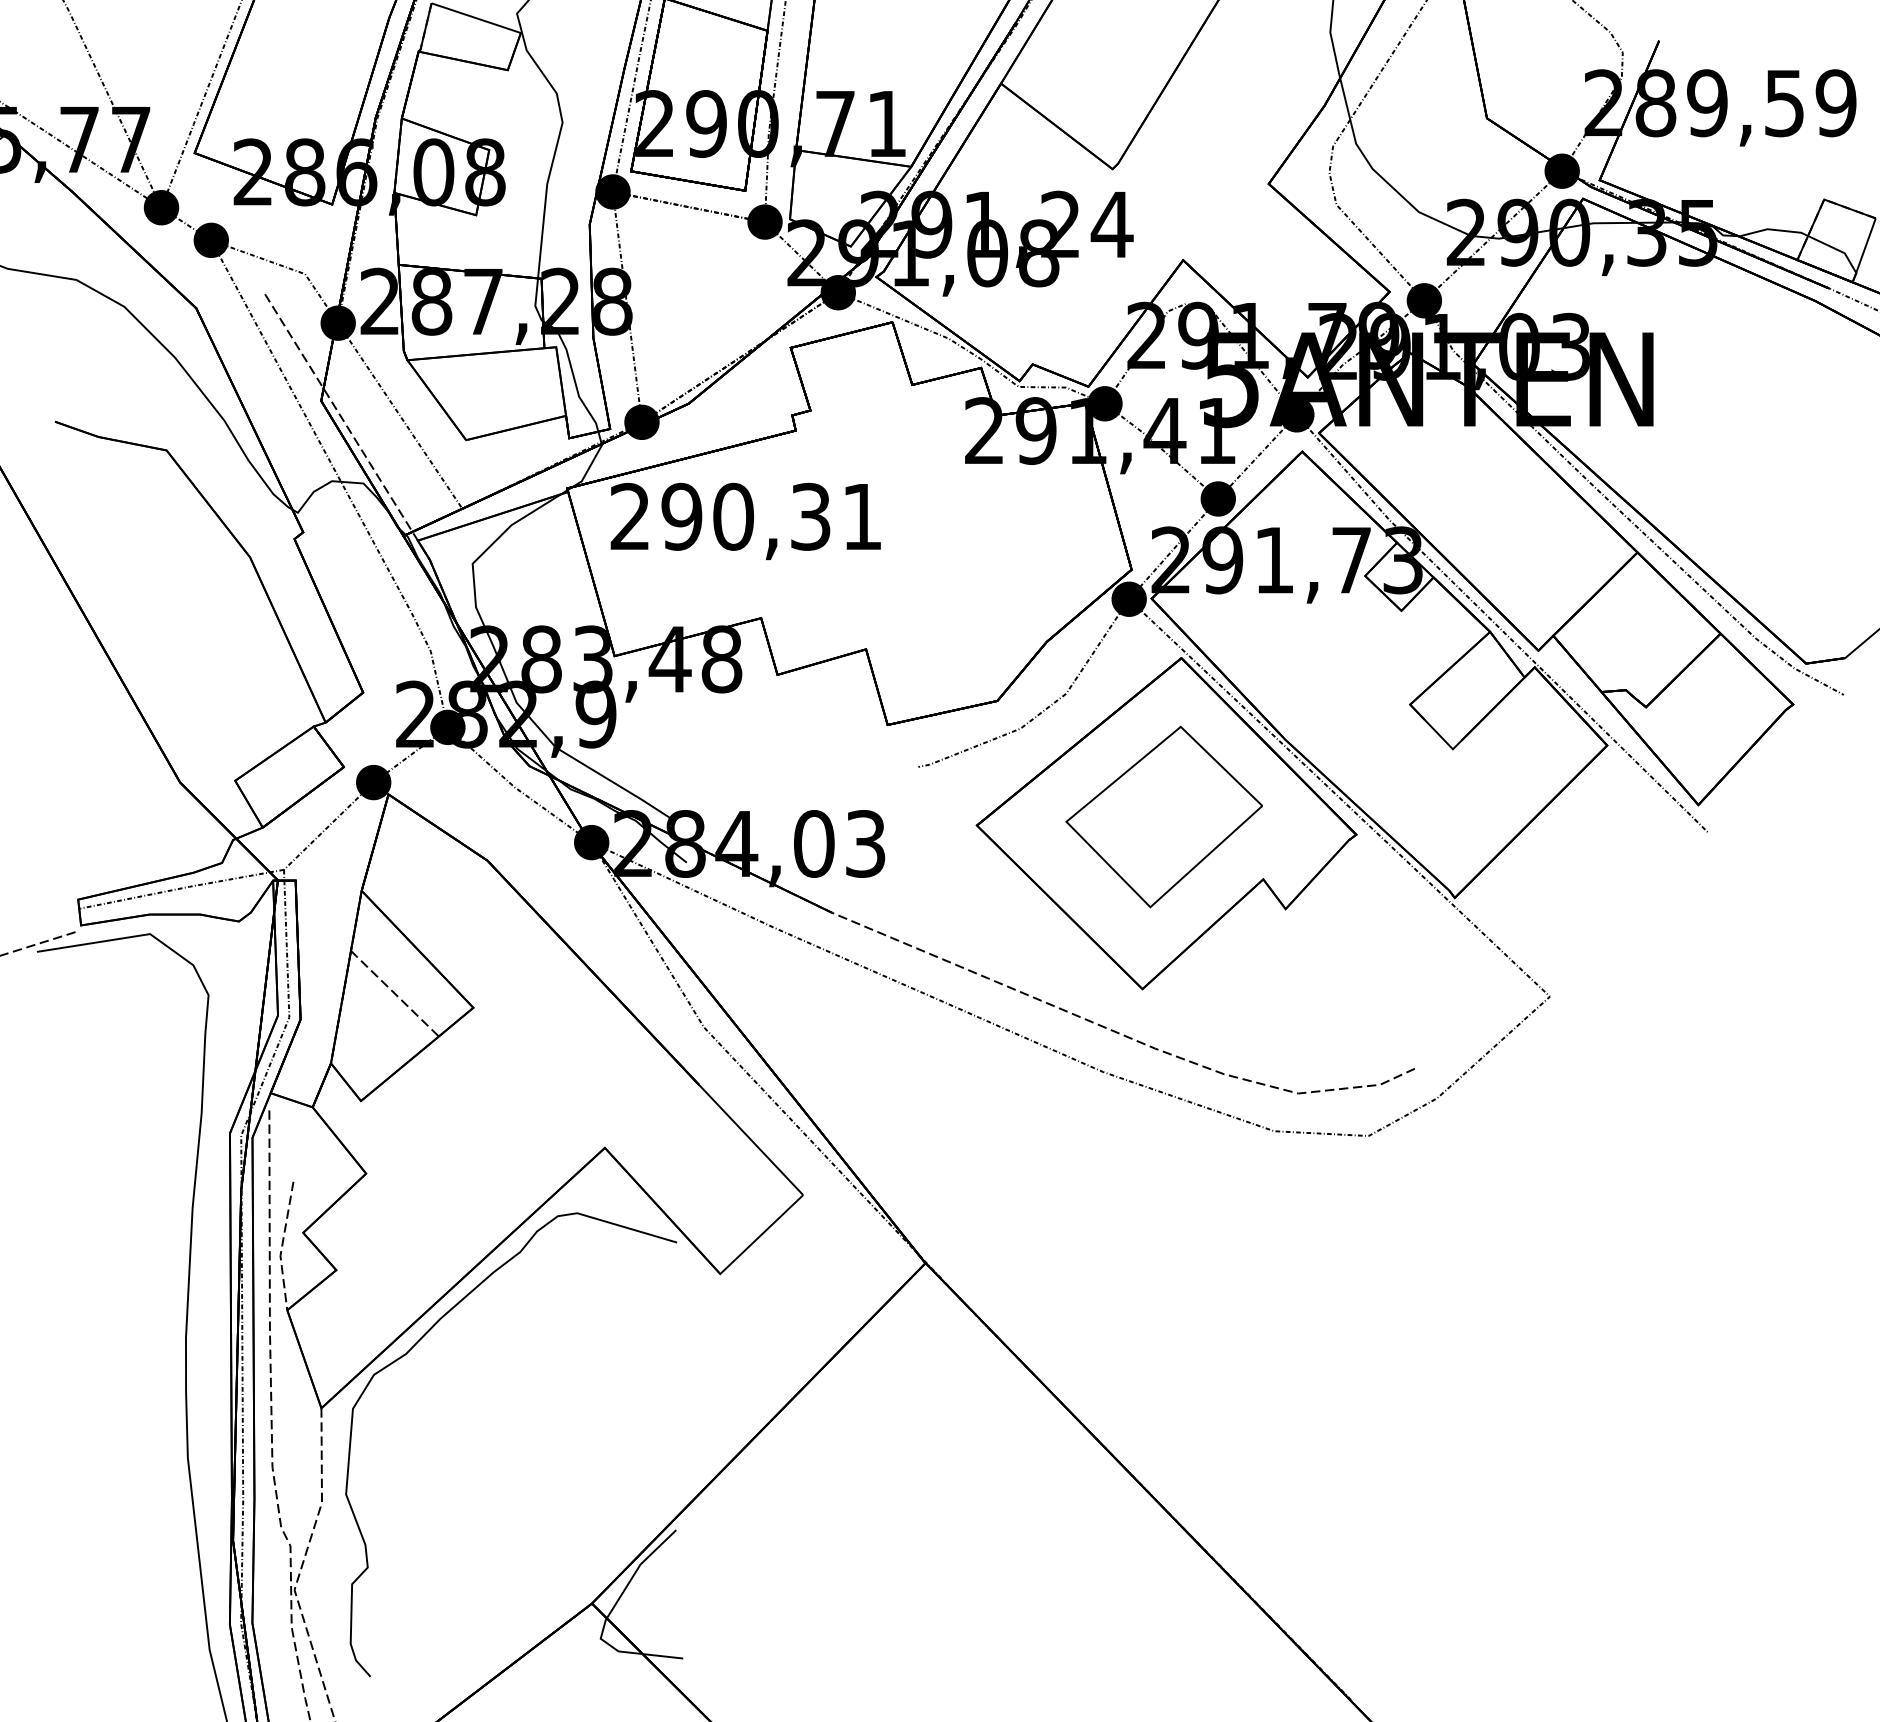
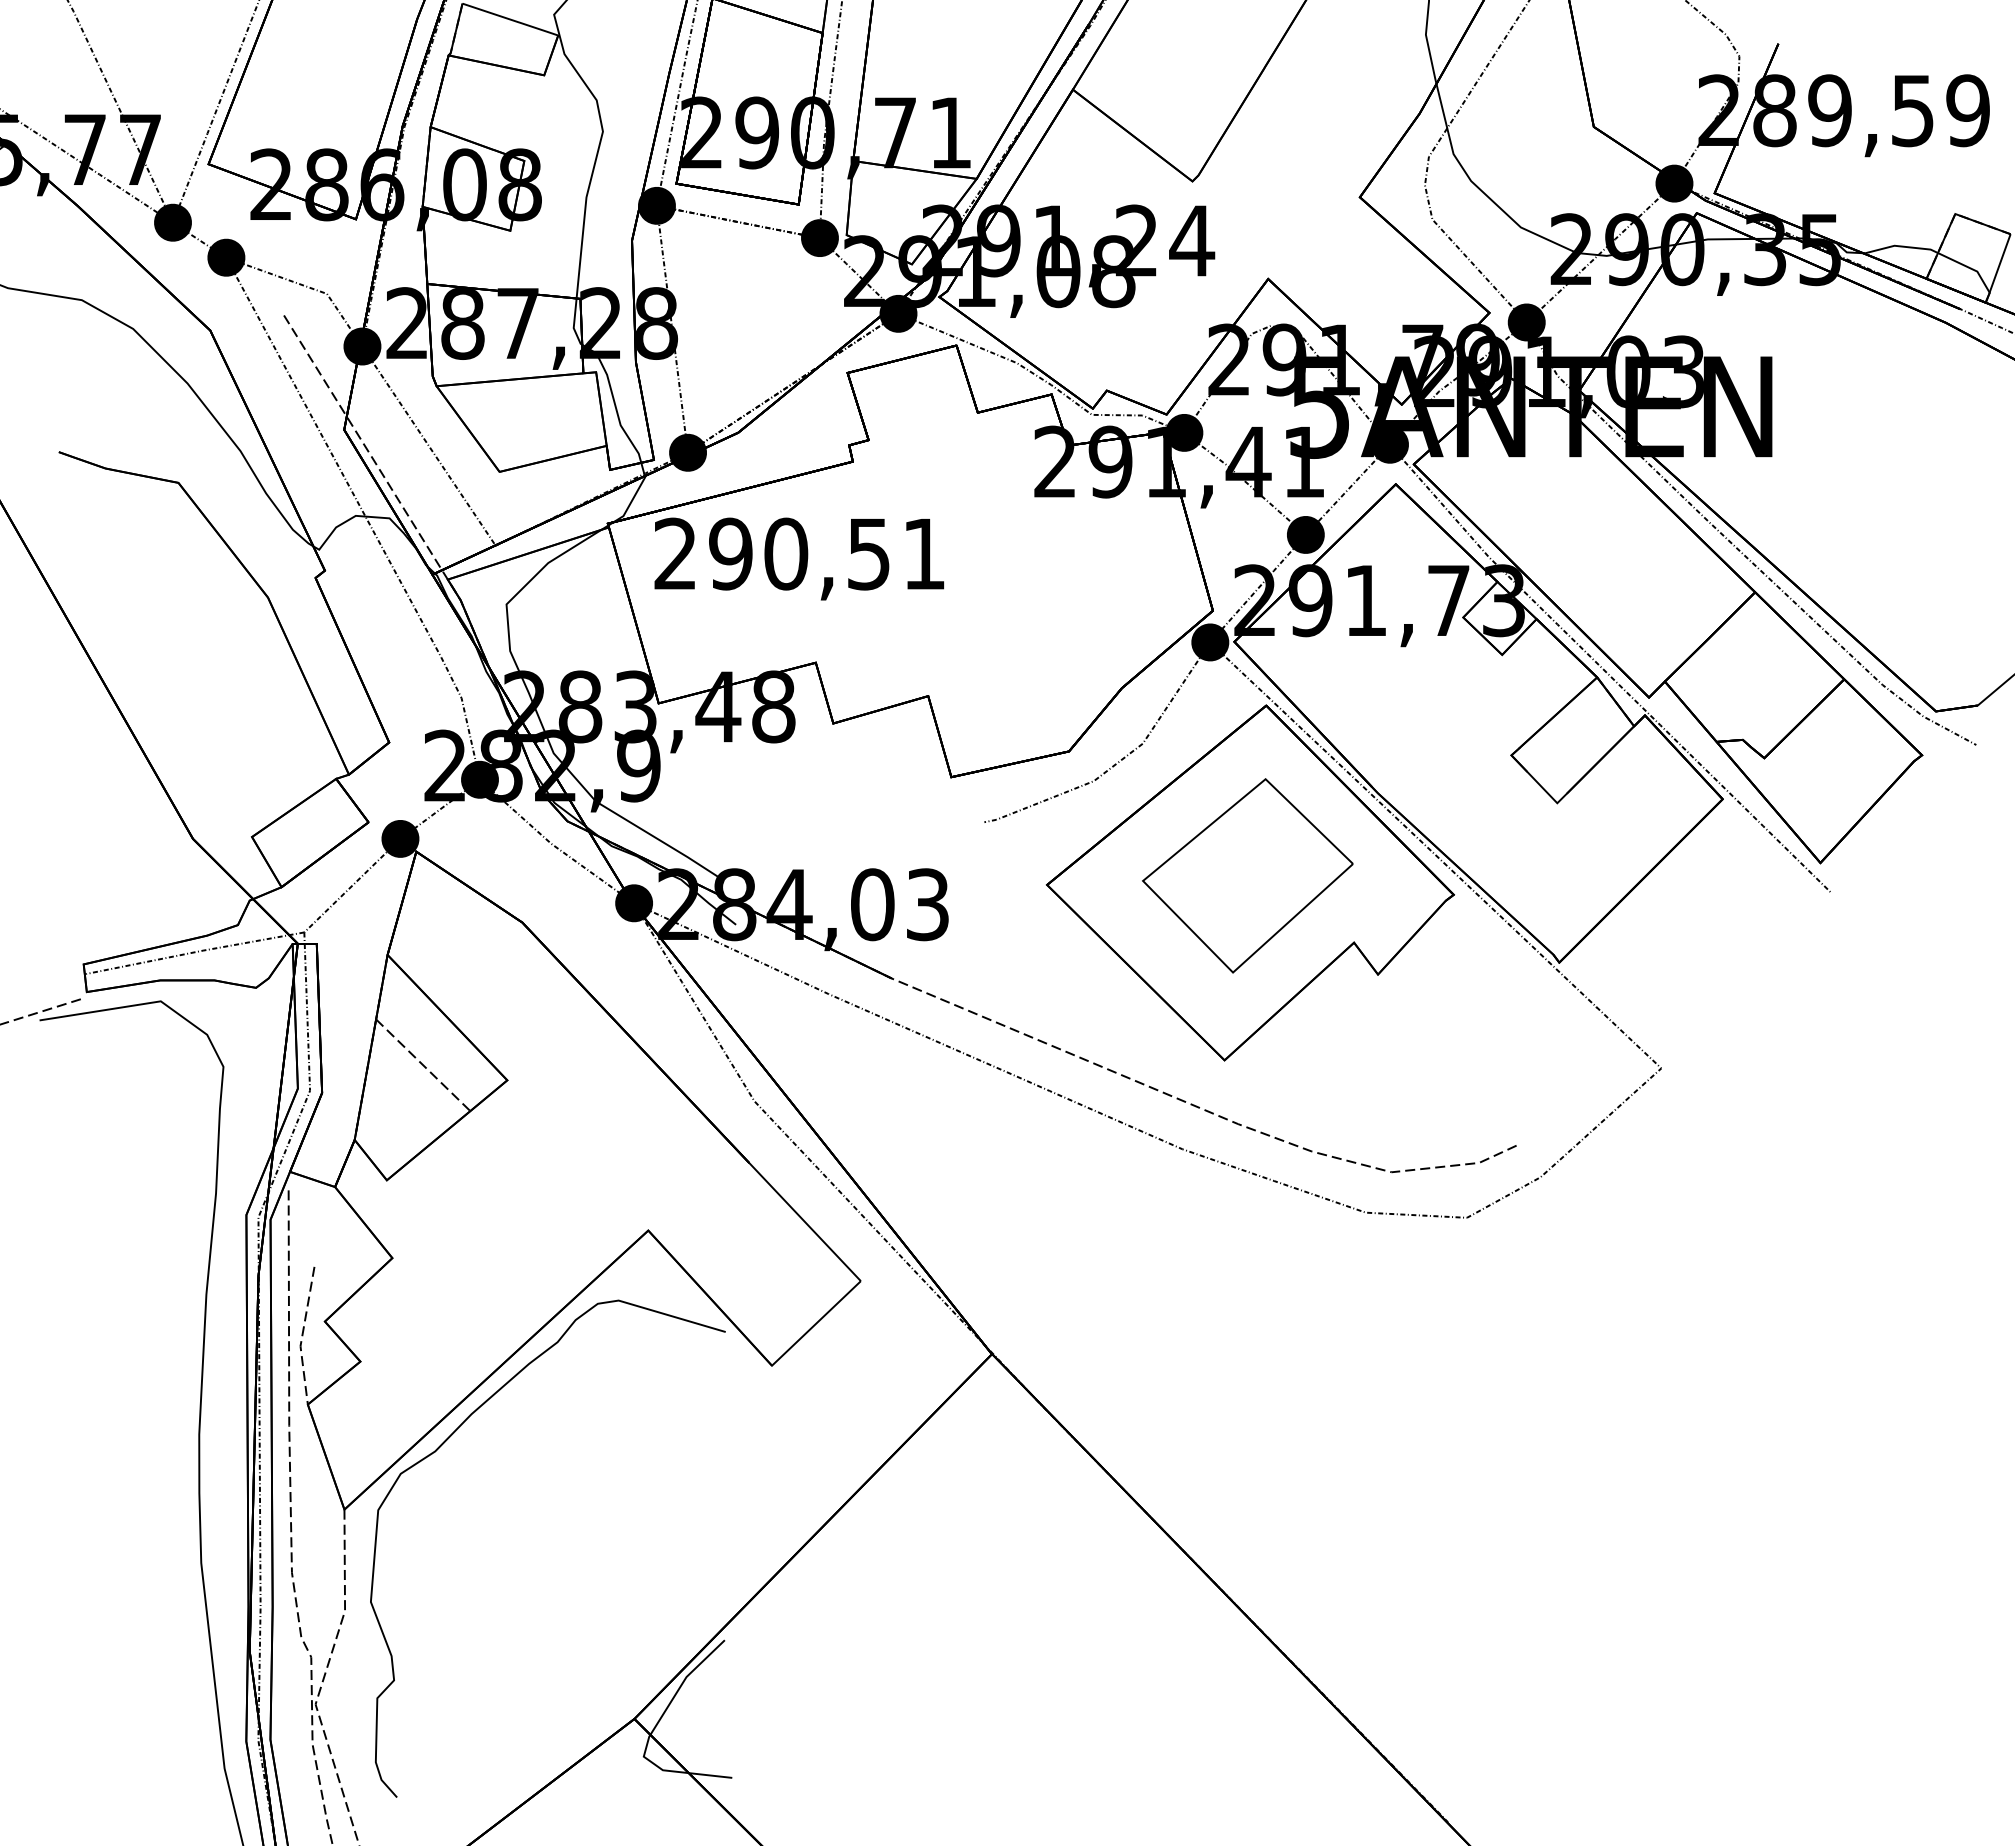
text: (810, 516) -> (868, 553), 290,31 -> 290,51

